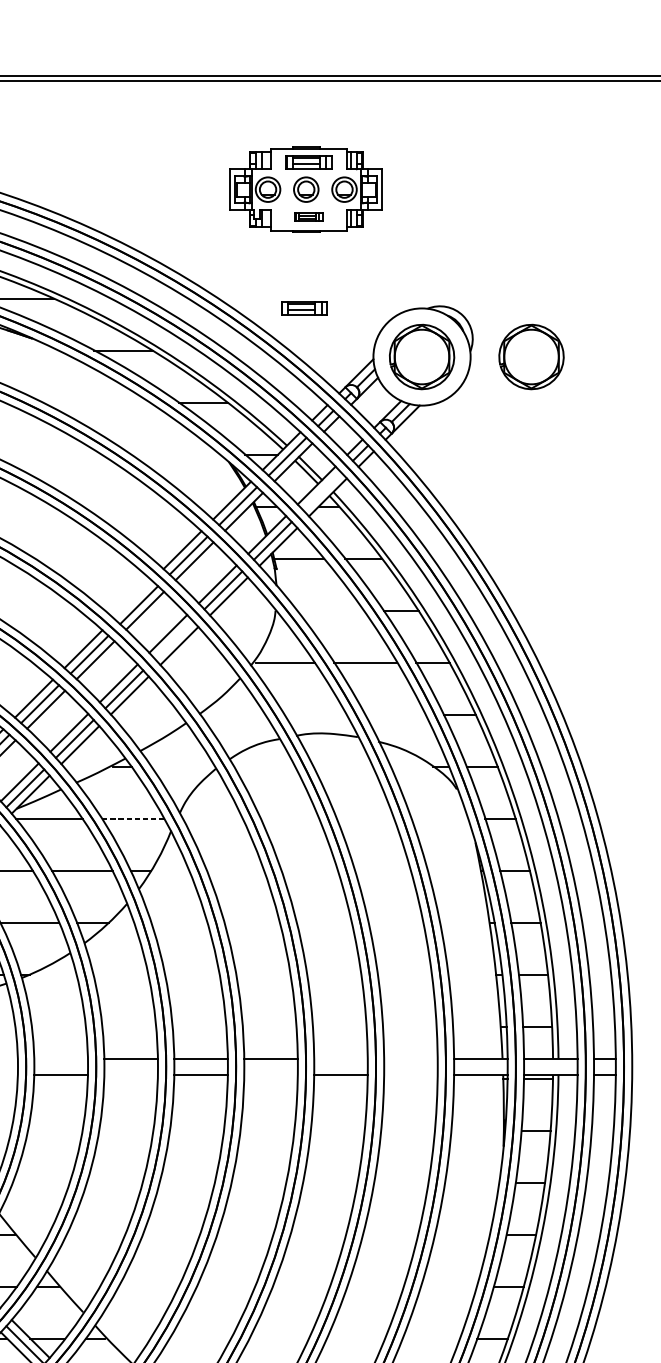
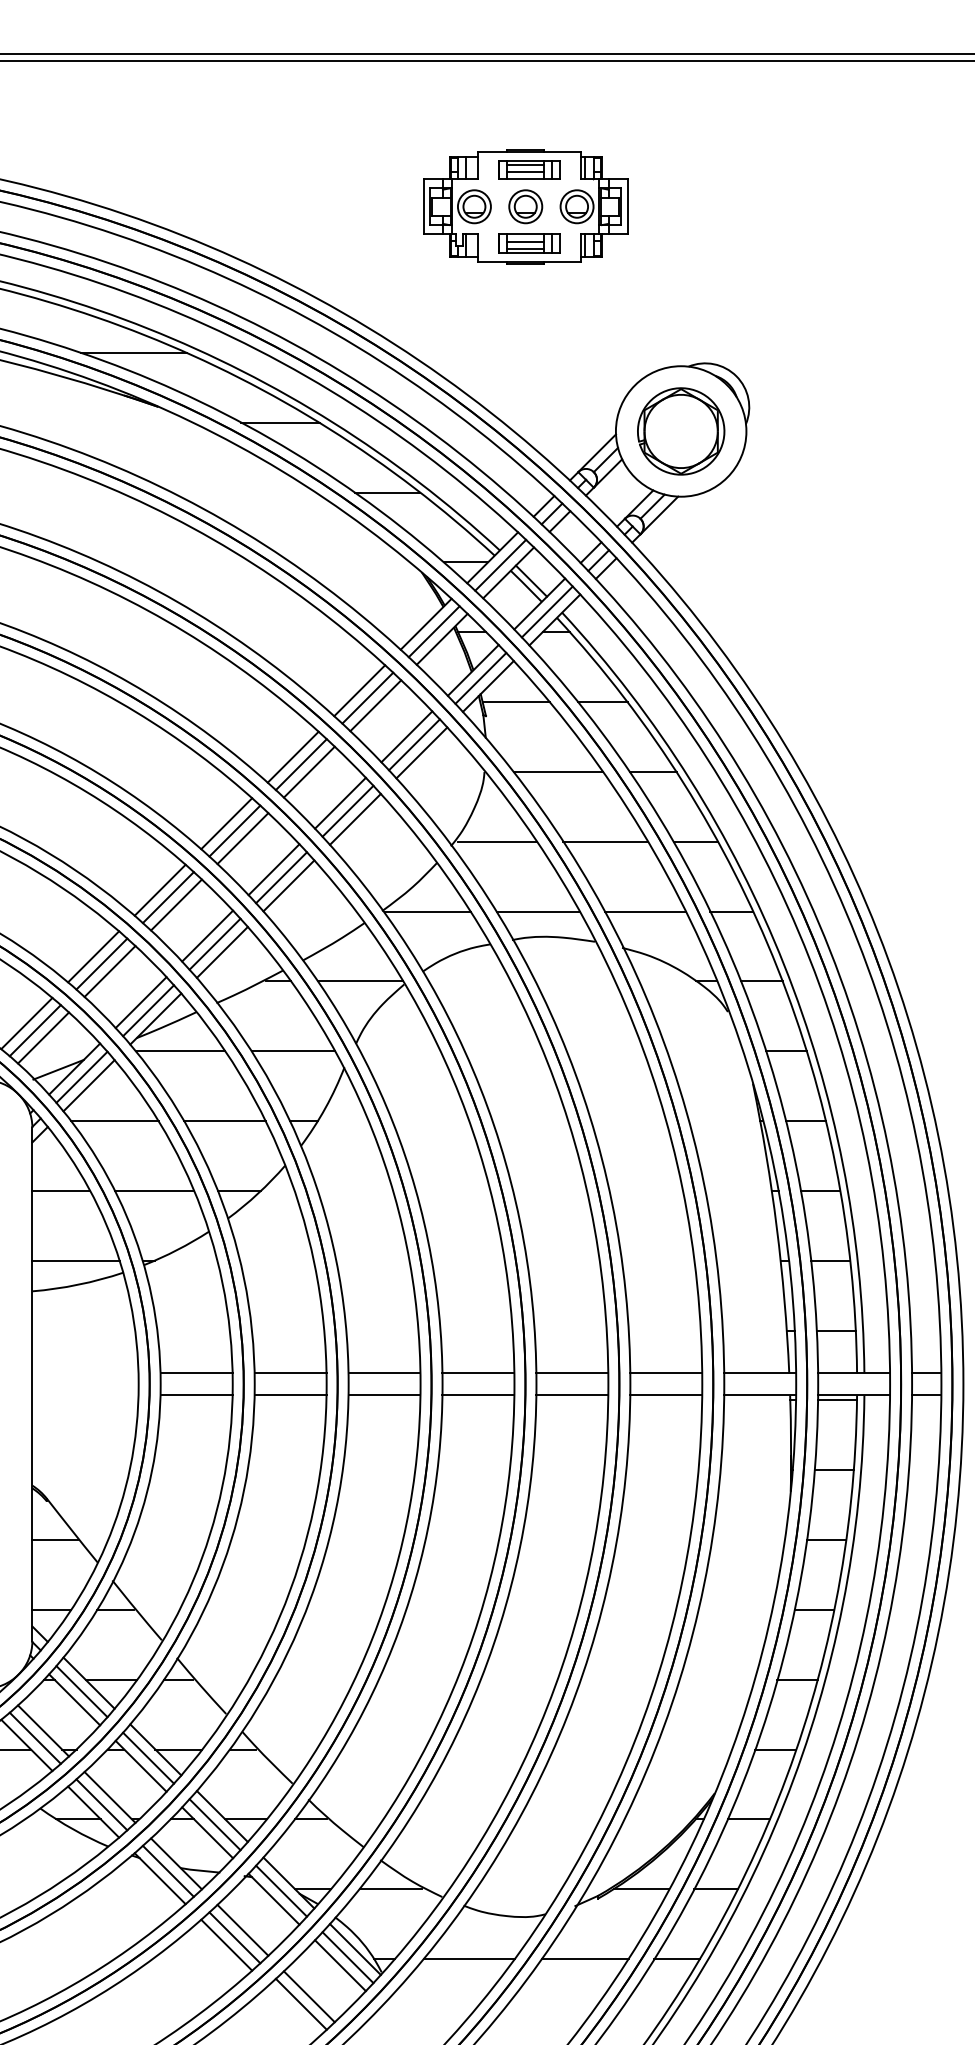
part: (309, 217) -> (529, 243), size x1.67
part: (304, 307) -> (523, 365), removed
part: (531, 357) -> (828, 431), removed
line: (321, 491) -> (546, 611), added
line: (132, 599) -> (292, 756), added
line: (330, 610) -> (558, 771), added
line: (173, 639) -> (347, 810), added
line: (233, 714) -> (427, 911), added
line: (315, 714) -> (537, 911), added
line: (394, 714) -> (644, 911), added
line: (183, 766) -> (360, 981), added
line: (133, 818) -> (293, 1051), dashed -> solid
line: (61, 1058) -> (196, 1373), added
line: (341, 1058) -> (572, 1373), added
line: (411, 1058) -> (666, 1373), added
line: (131, 1075) -> (290, 1395), added
line: (271, 1075) -> (478, 1395), added
line: (411, 1075) -> (666, 1395), added

